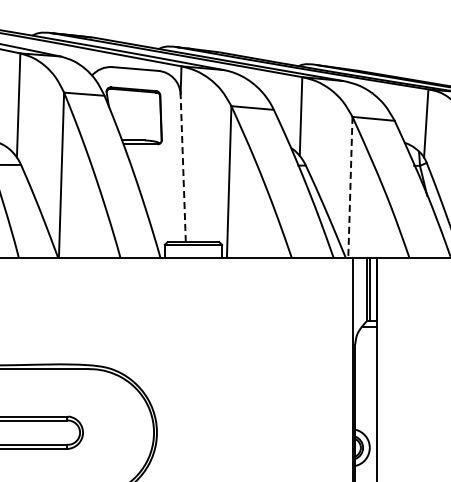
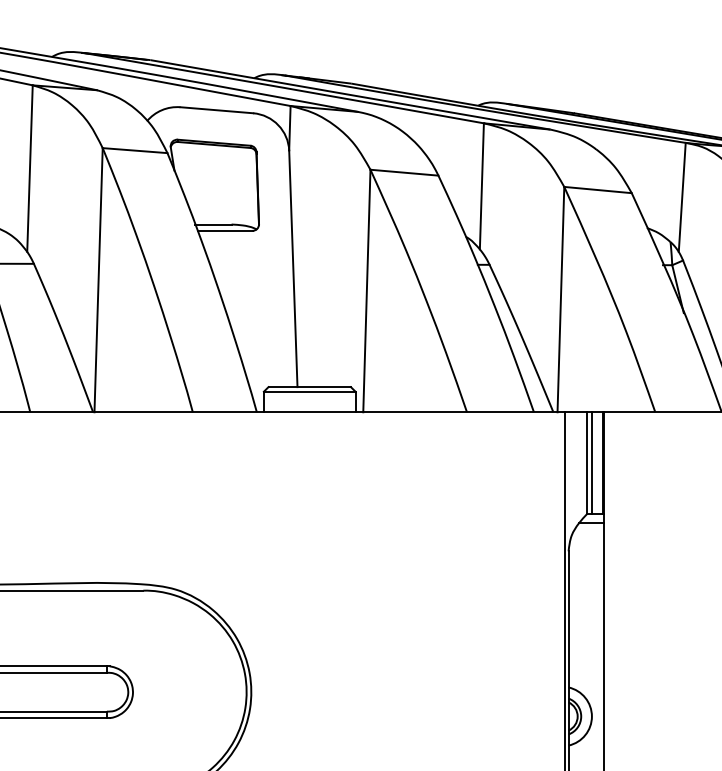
line: (183, 168) -> (293, 269), dashed -> solid
line: (350, 187) -> (561, 299), dashed -> solid

